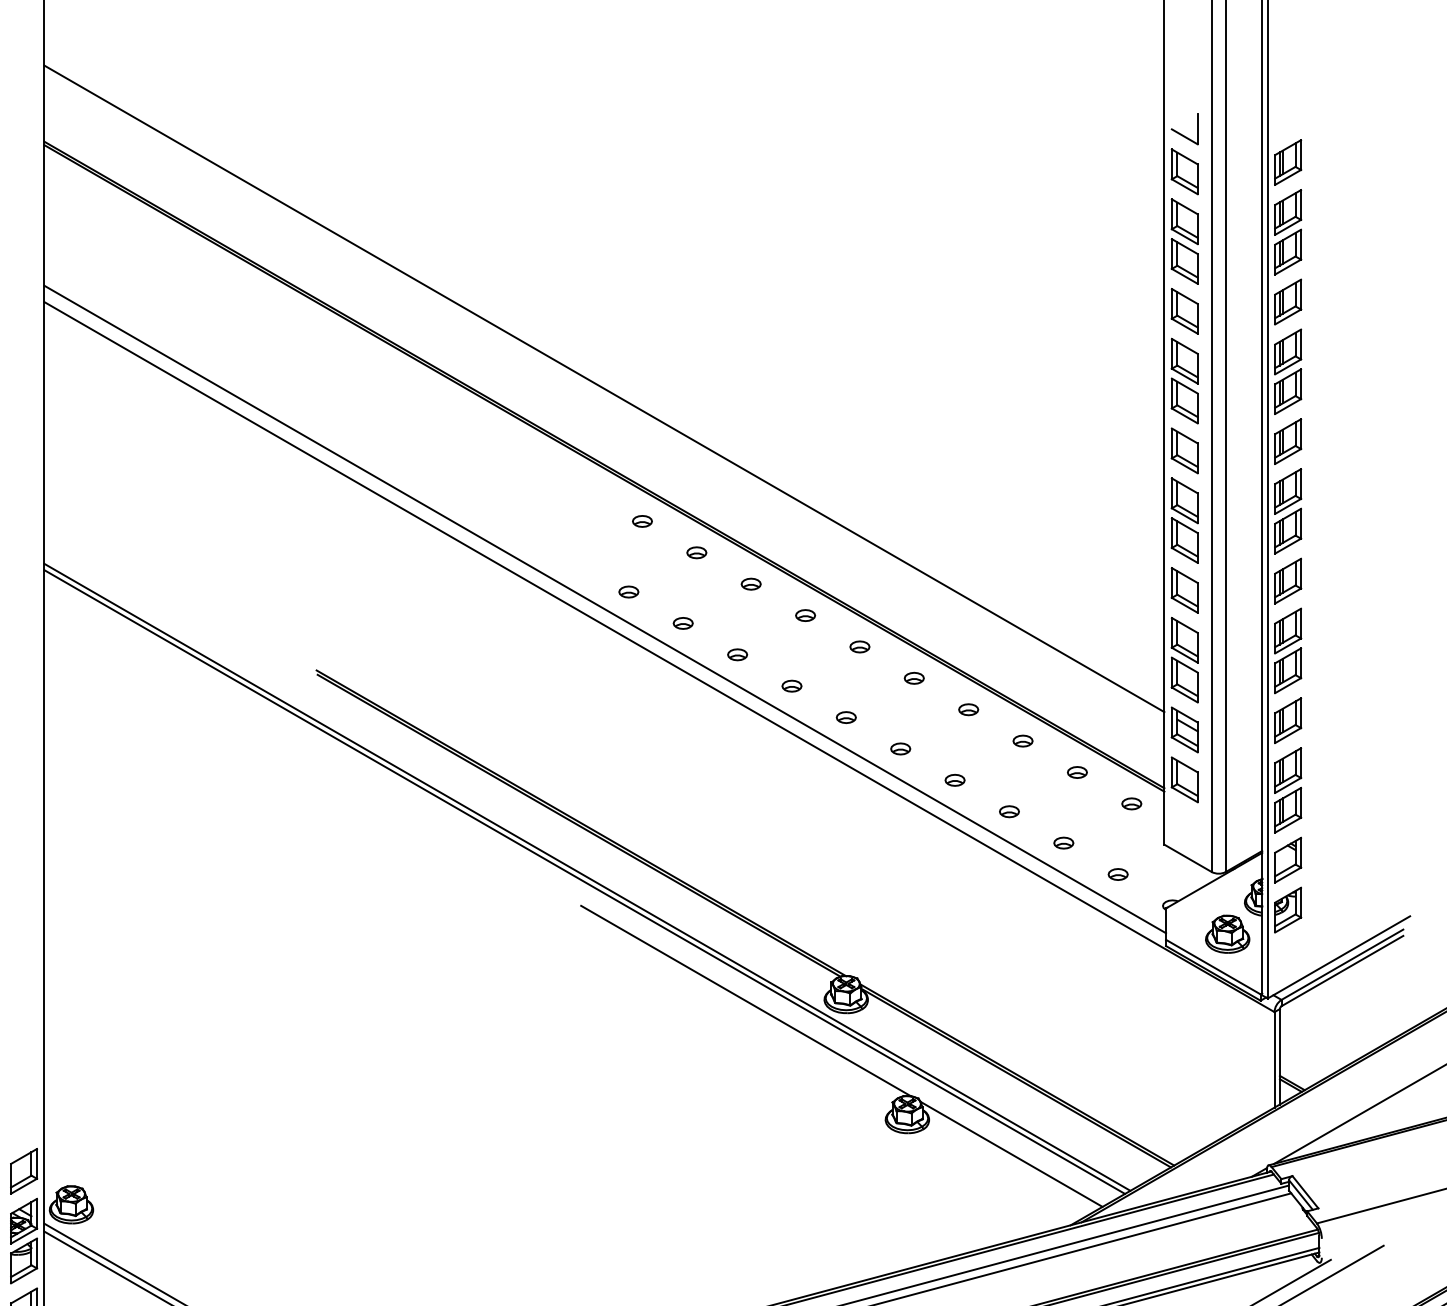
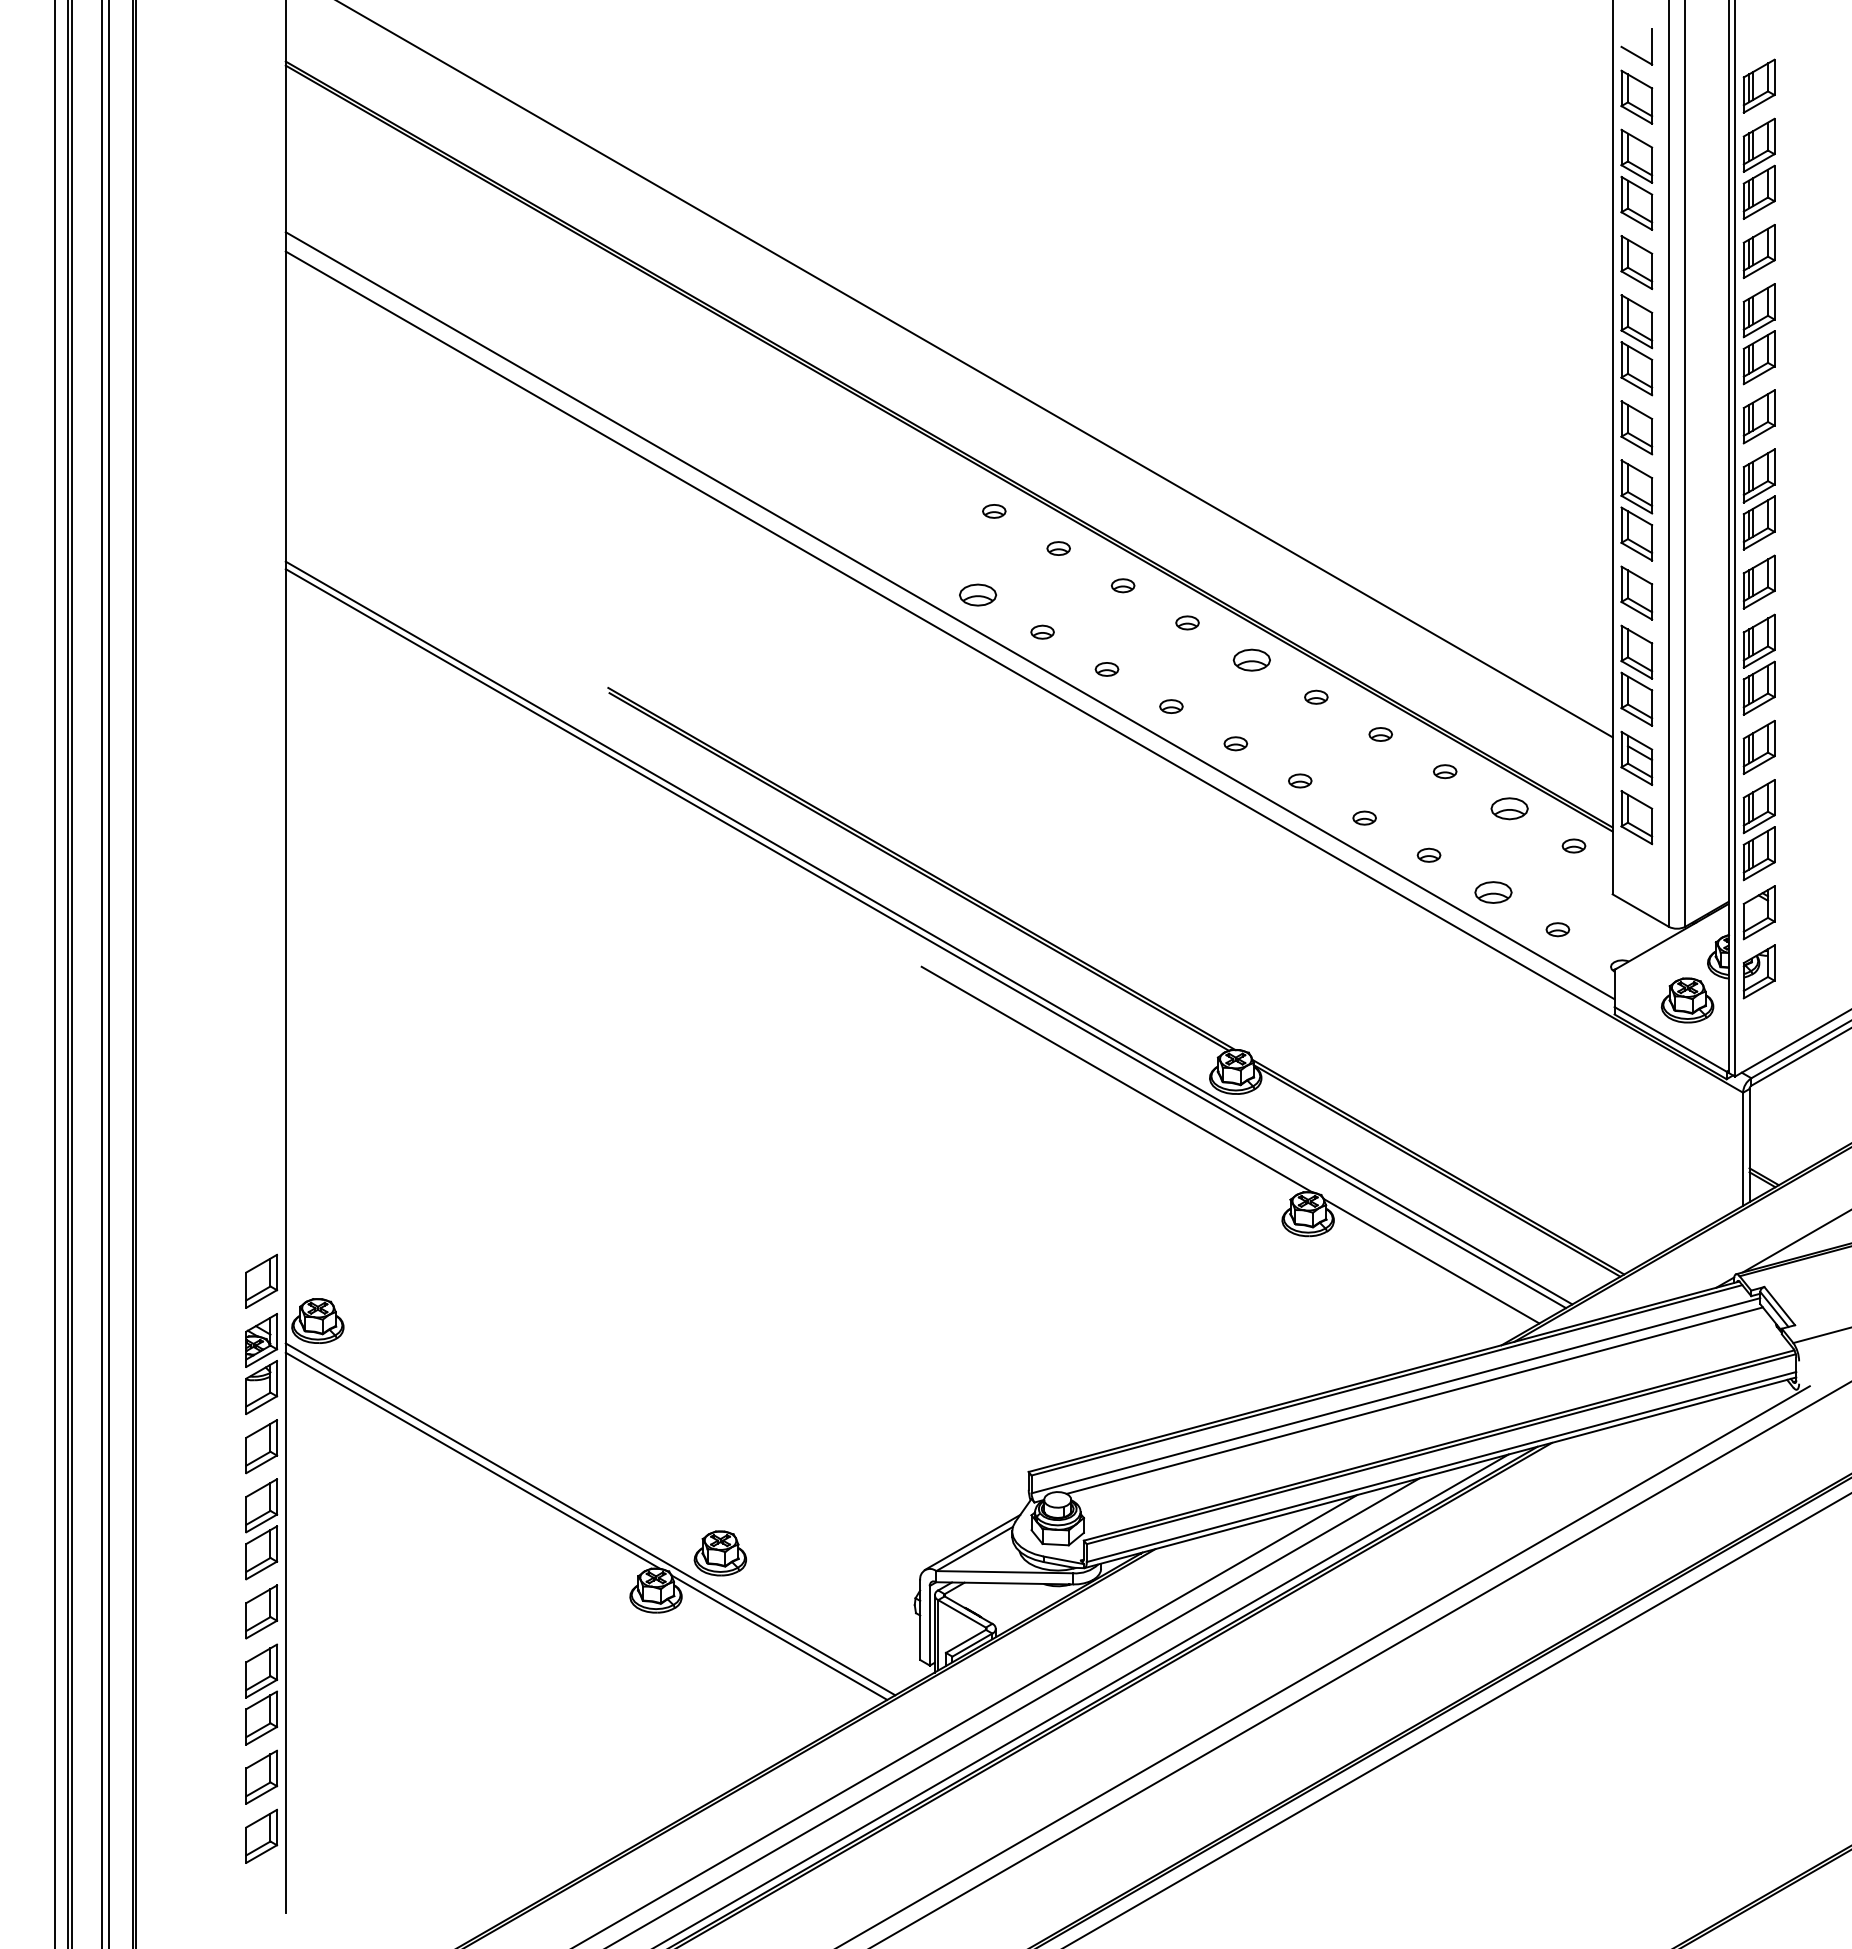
part: (629, 591) -> (978, 594), size x1.6
part: (859, 646) -> (1251, 659), size x1.6
part: (1077, 772) -> (1509, 808), size x1.6
part: (1063, 843) -> (1493, 892), size x1.6

